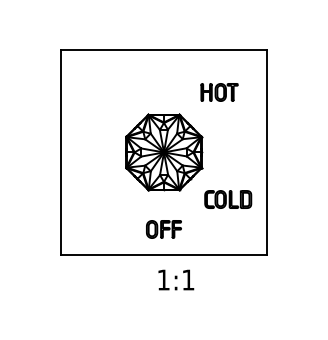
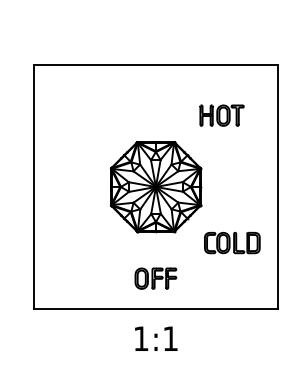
text: (176, 279) -> (156, 338), moved

